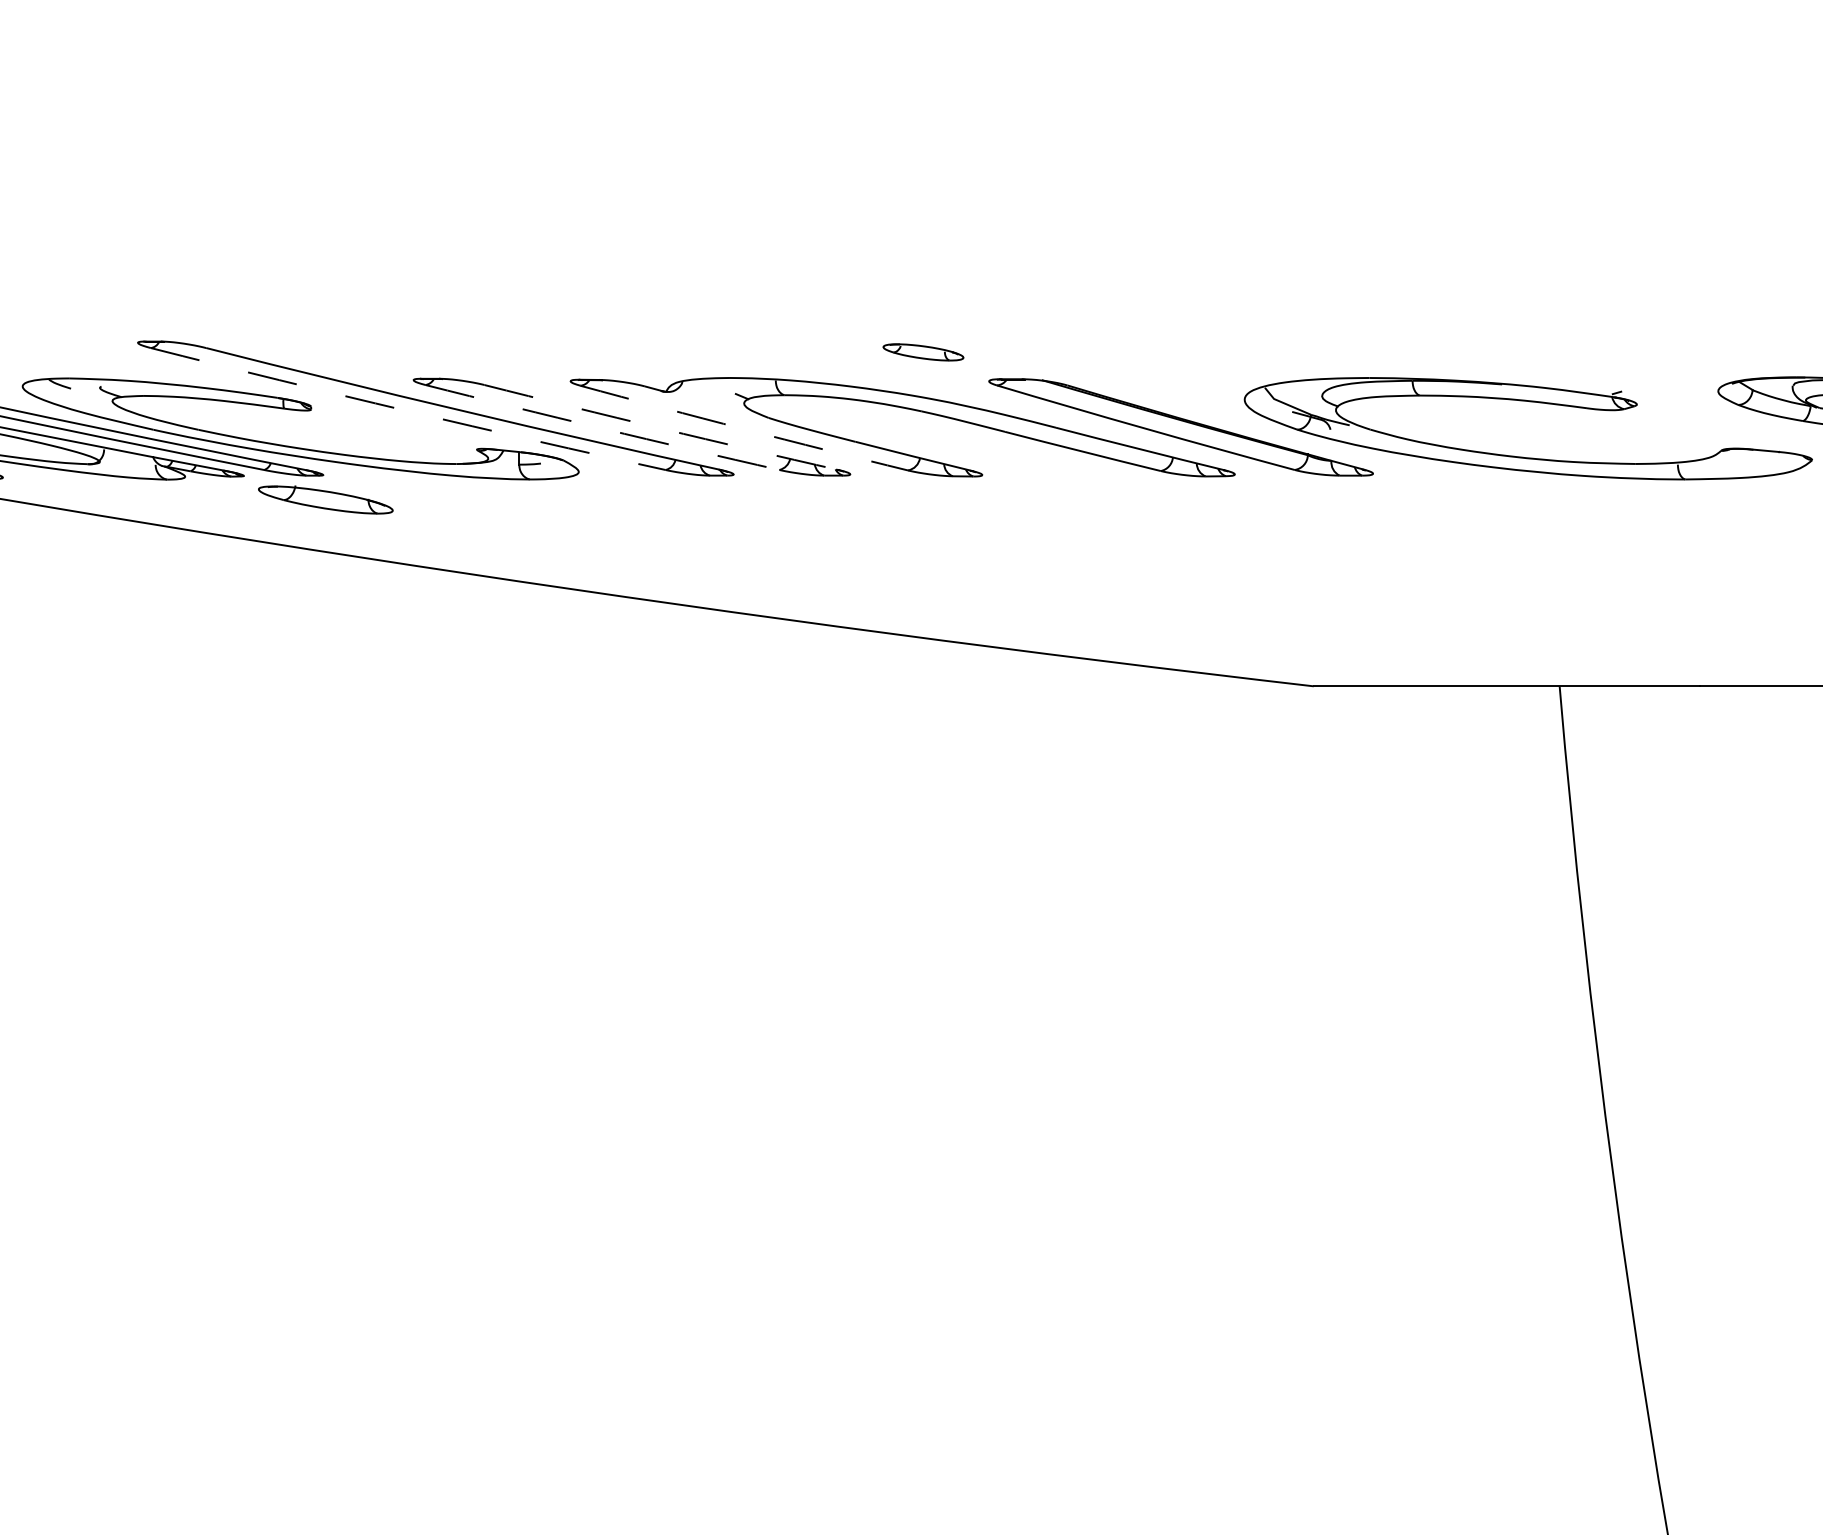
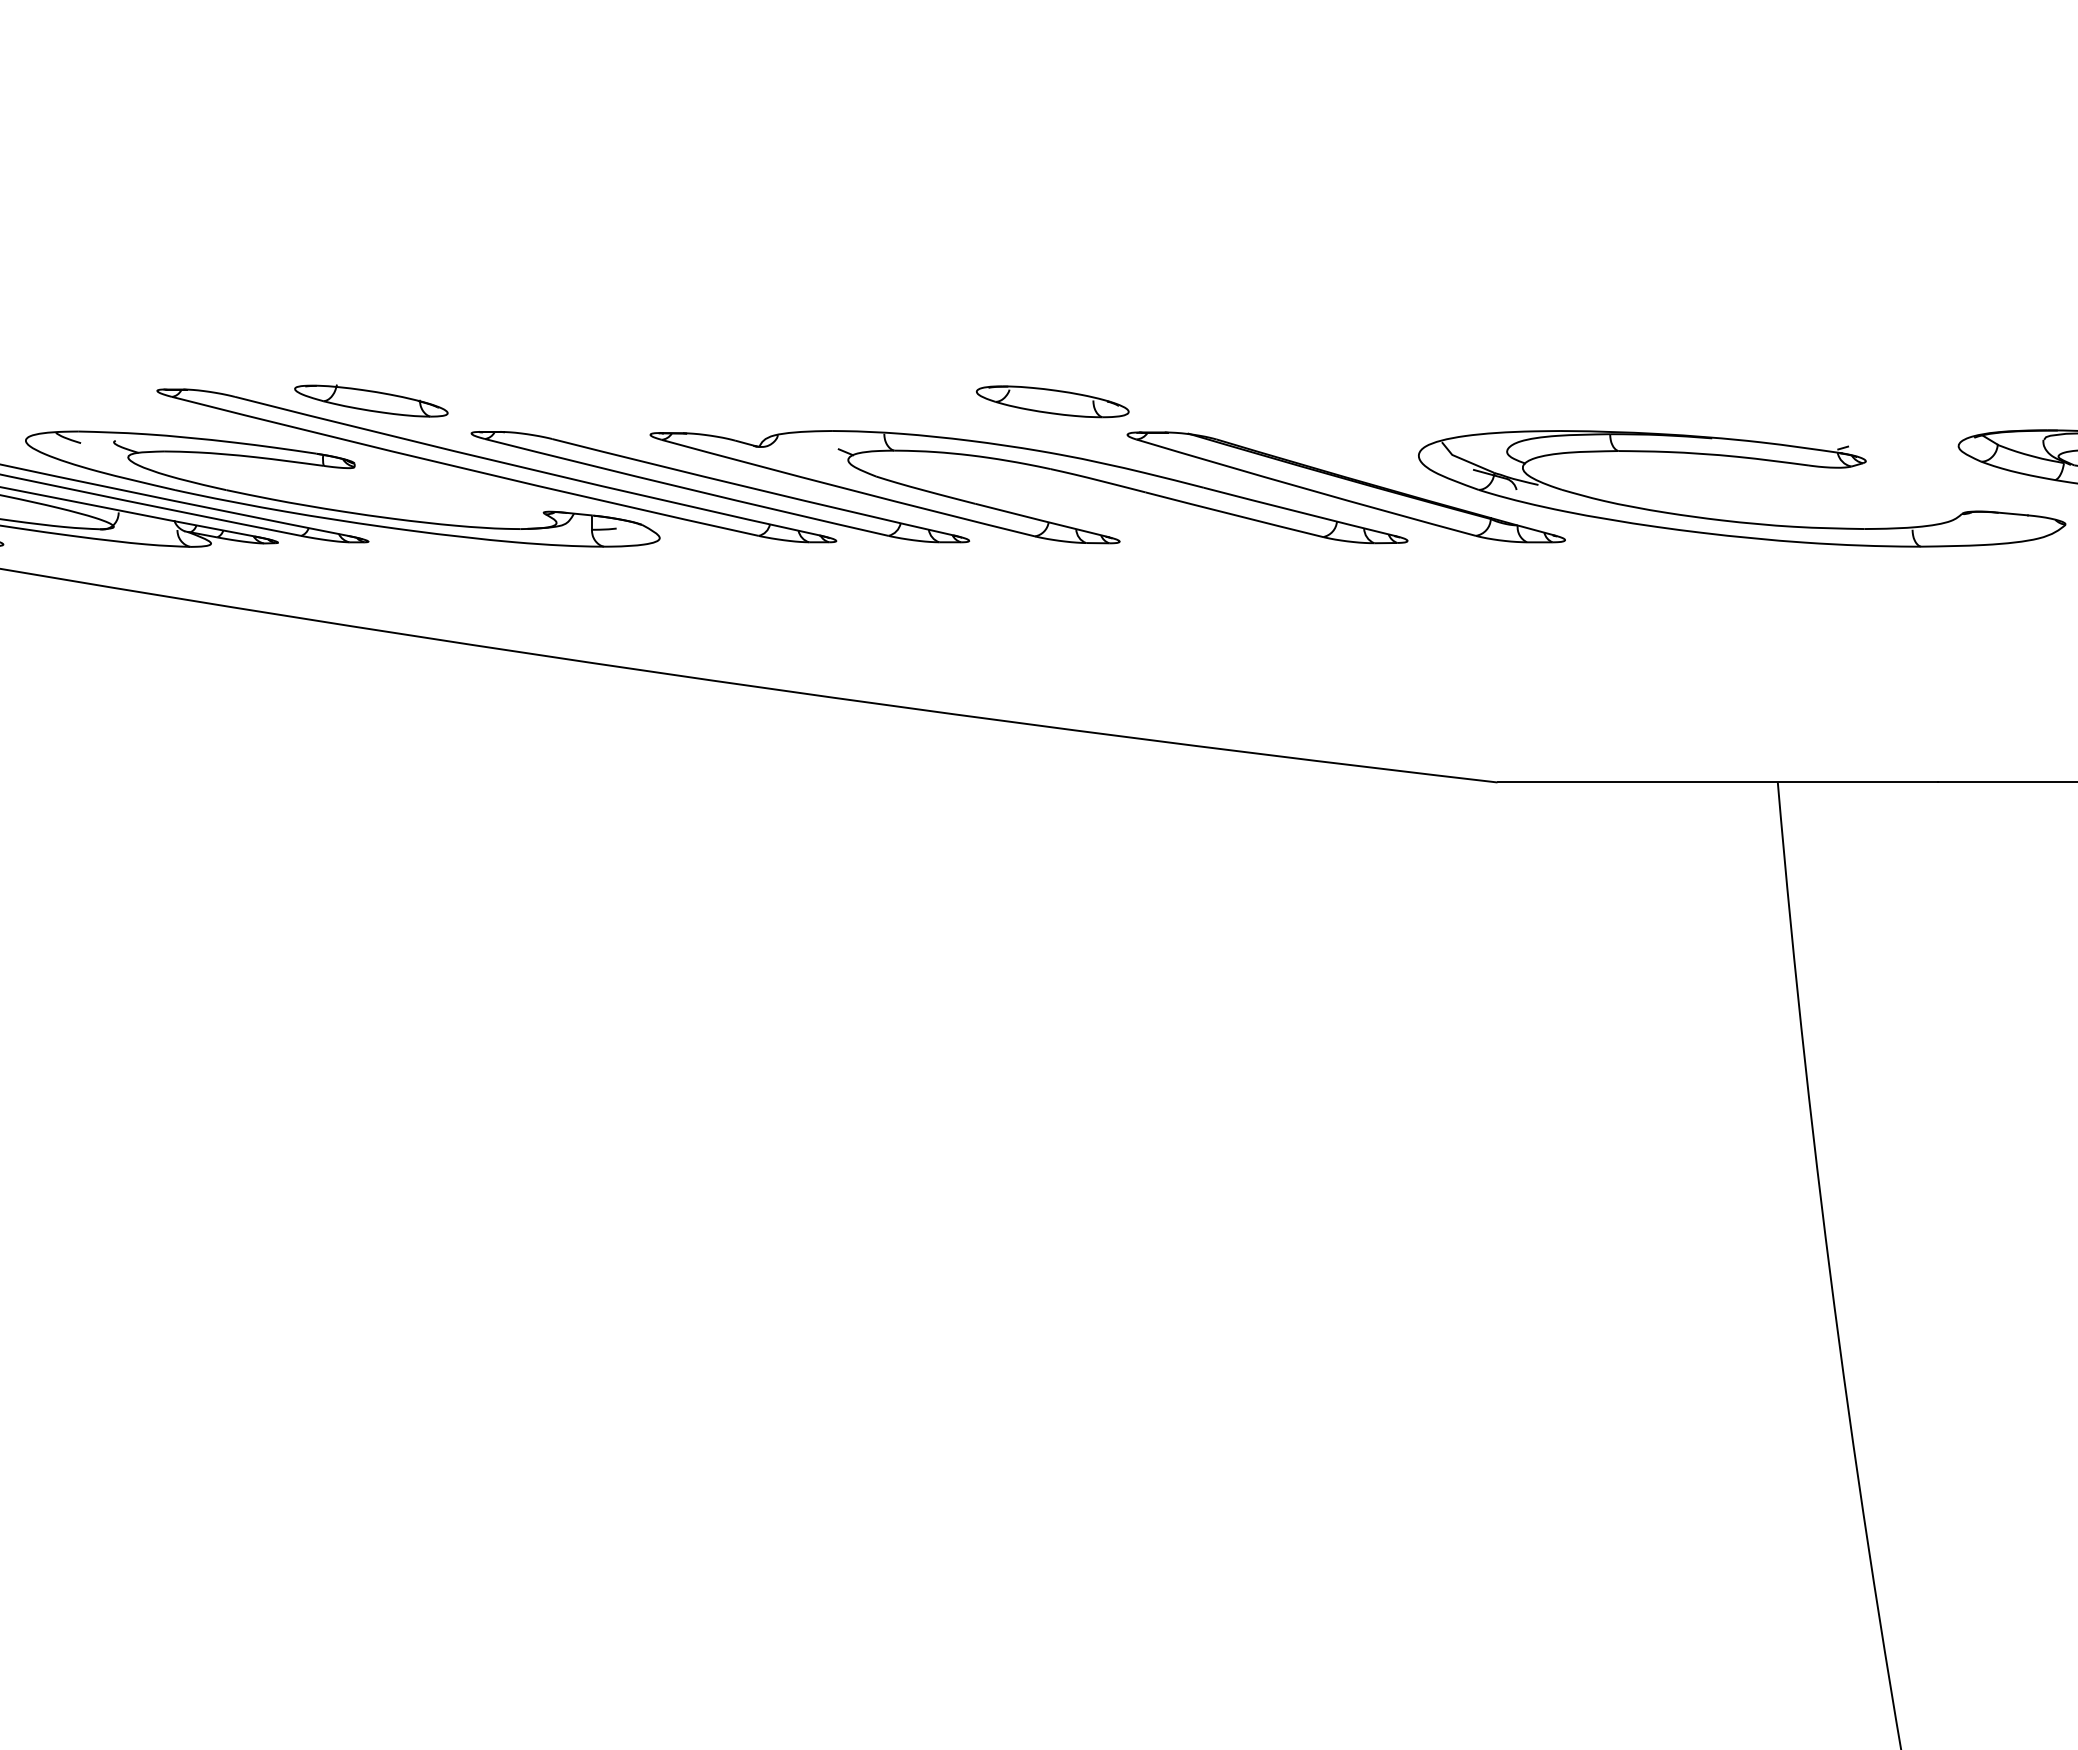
part: (923, 352) -> (1052, 401), size x1.67
arc: (407, 410) -> (464, 468), dashed -> solid
arc: (602, 428) -> (686, 488), dashed -> solid
arc: (661, 428) -> (753, 488), dashed -> solid
arc: (743, 429) -> (847, 489), dashed -> solid
part: (325, 499) -> (371, 400), moved

